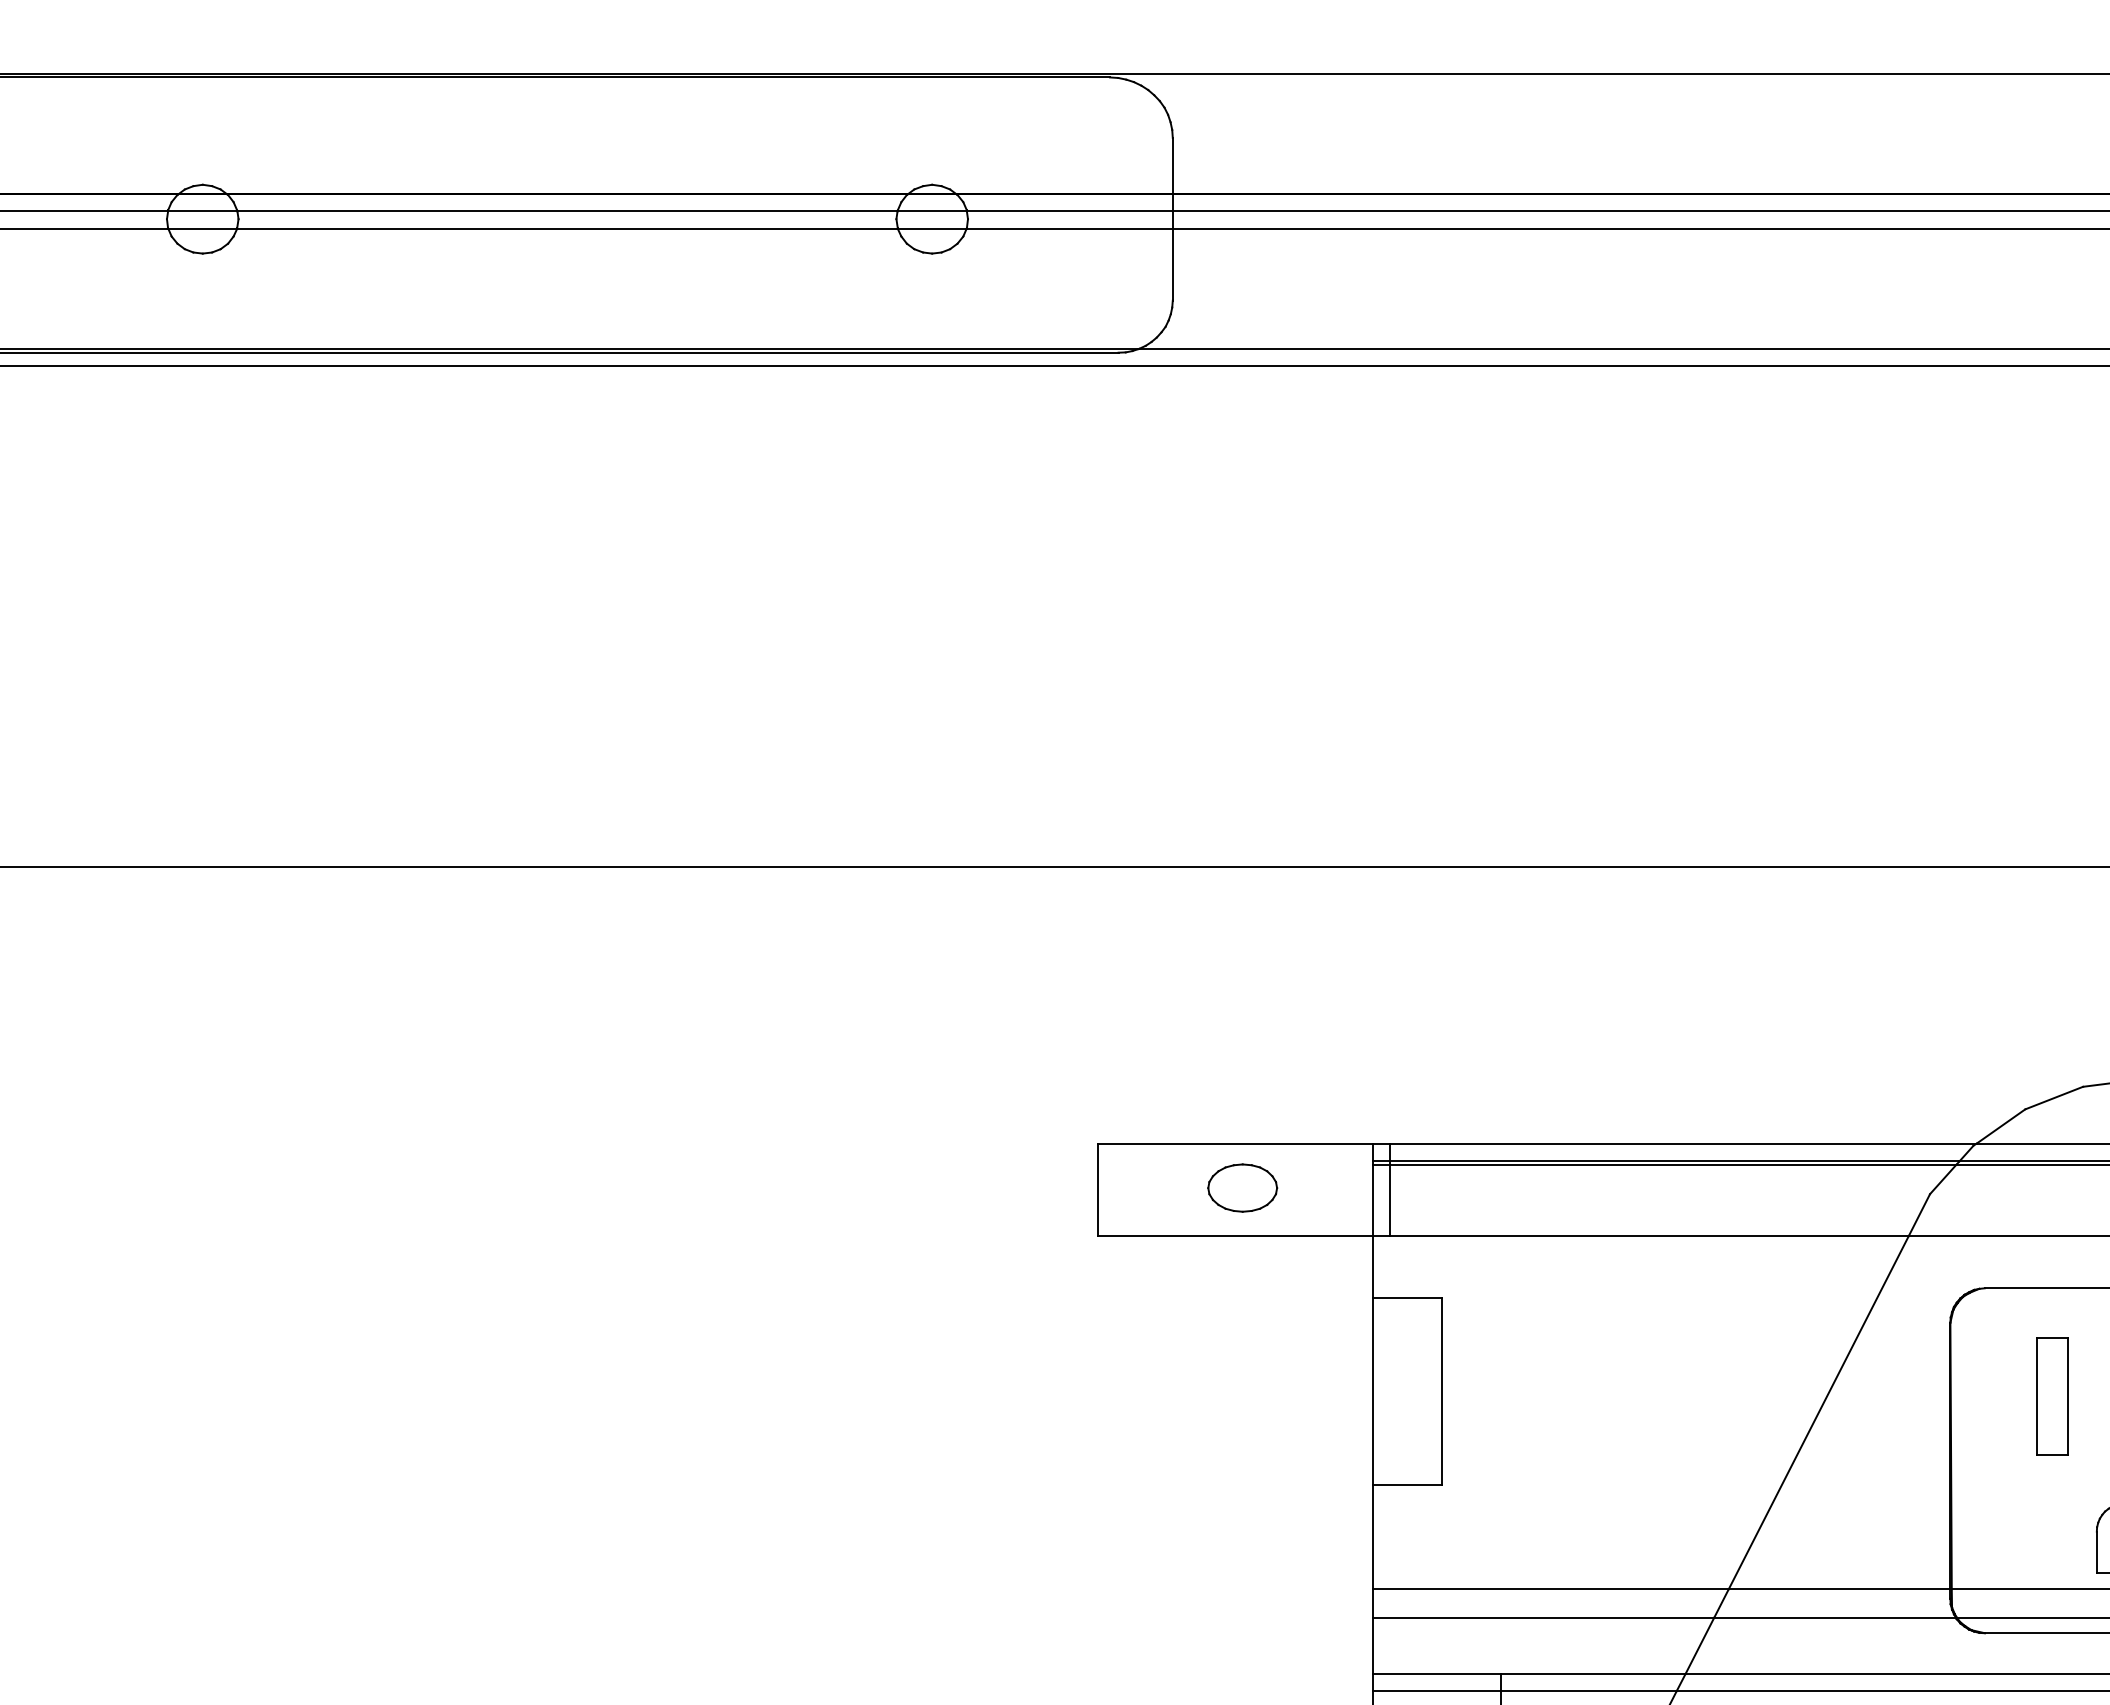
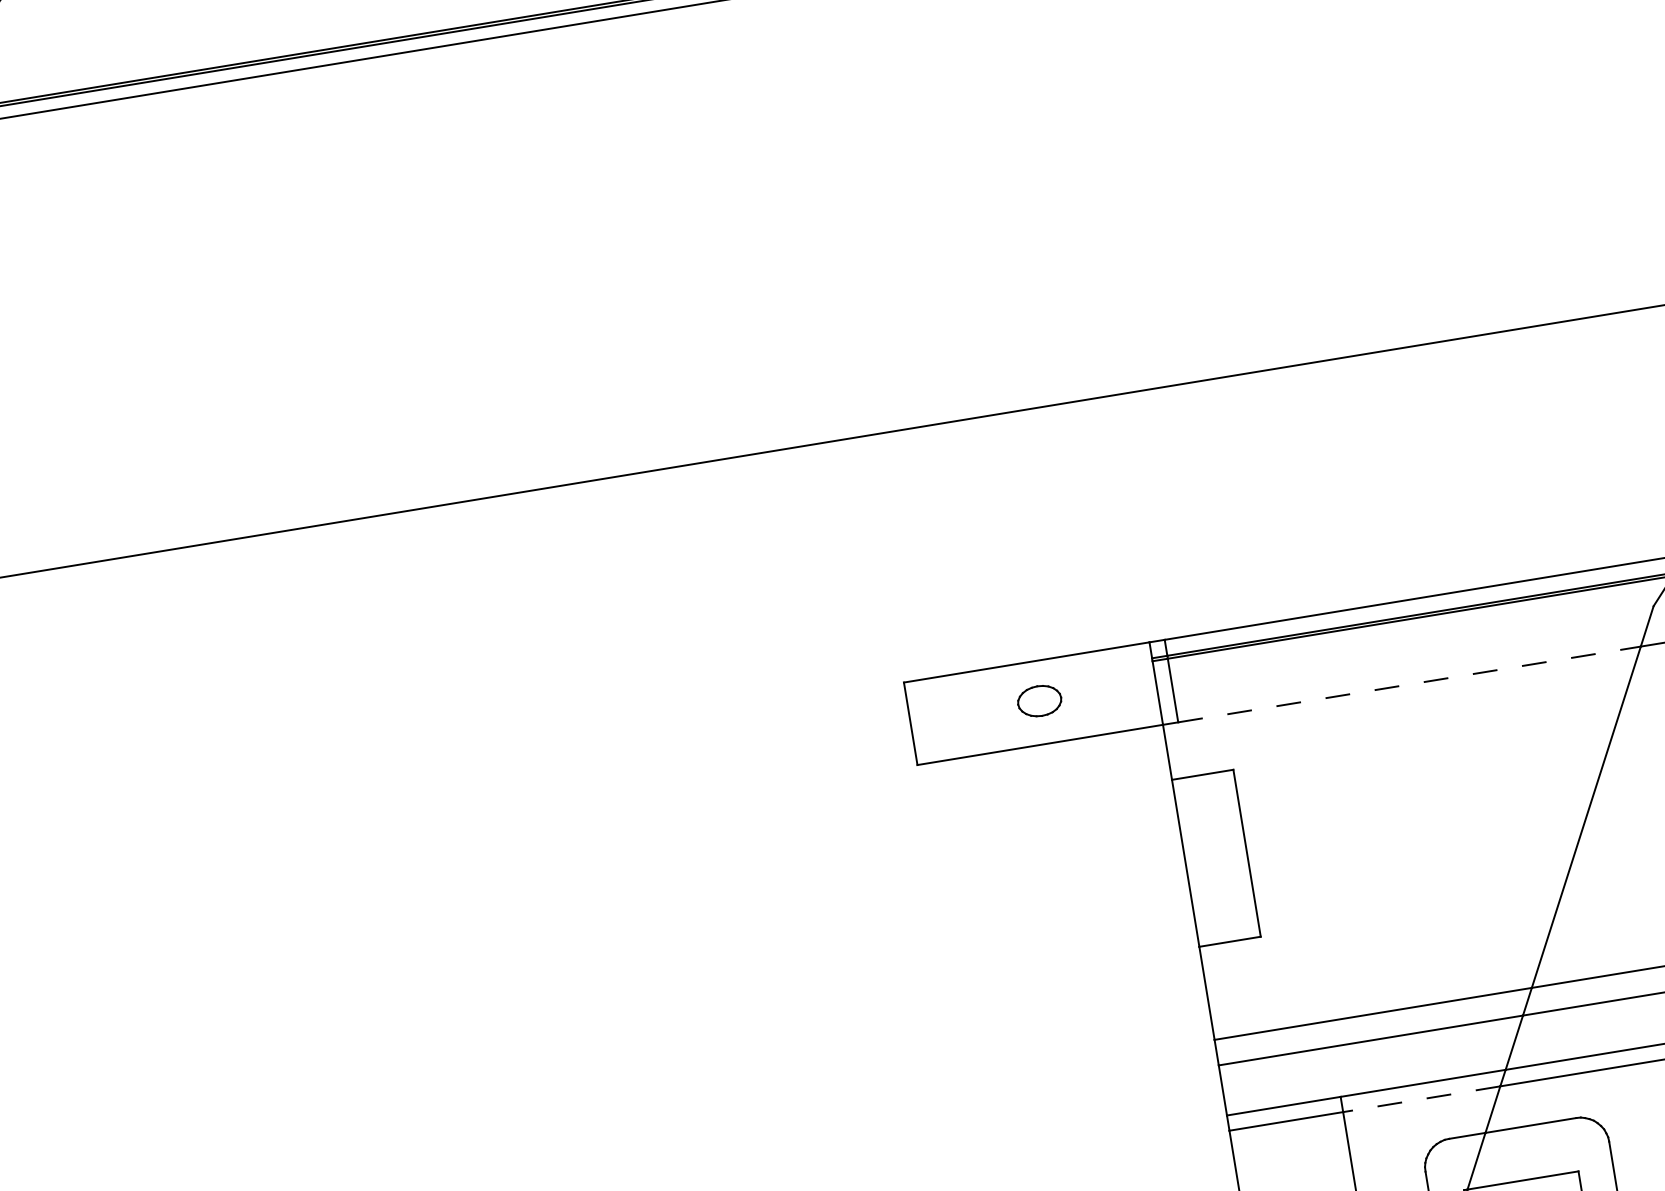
part: (1242, 1187) -> (1039, 700), size x0.7
line: (1650, 1236) -> (1410, 684), solid -> dashed
line: (1588, 1691) -> (1421, 1099), solid -> dashed

